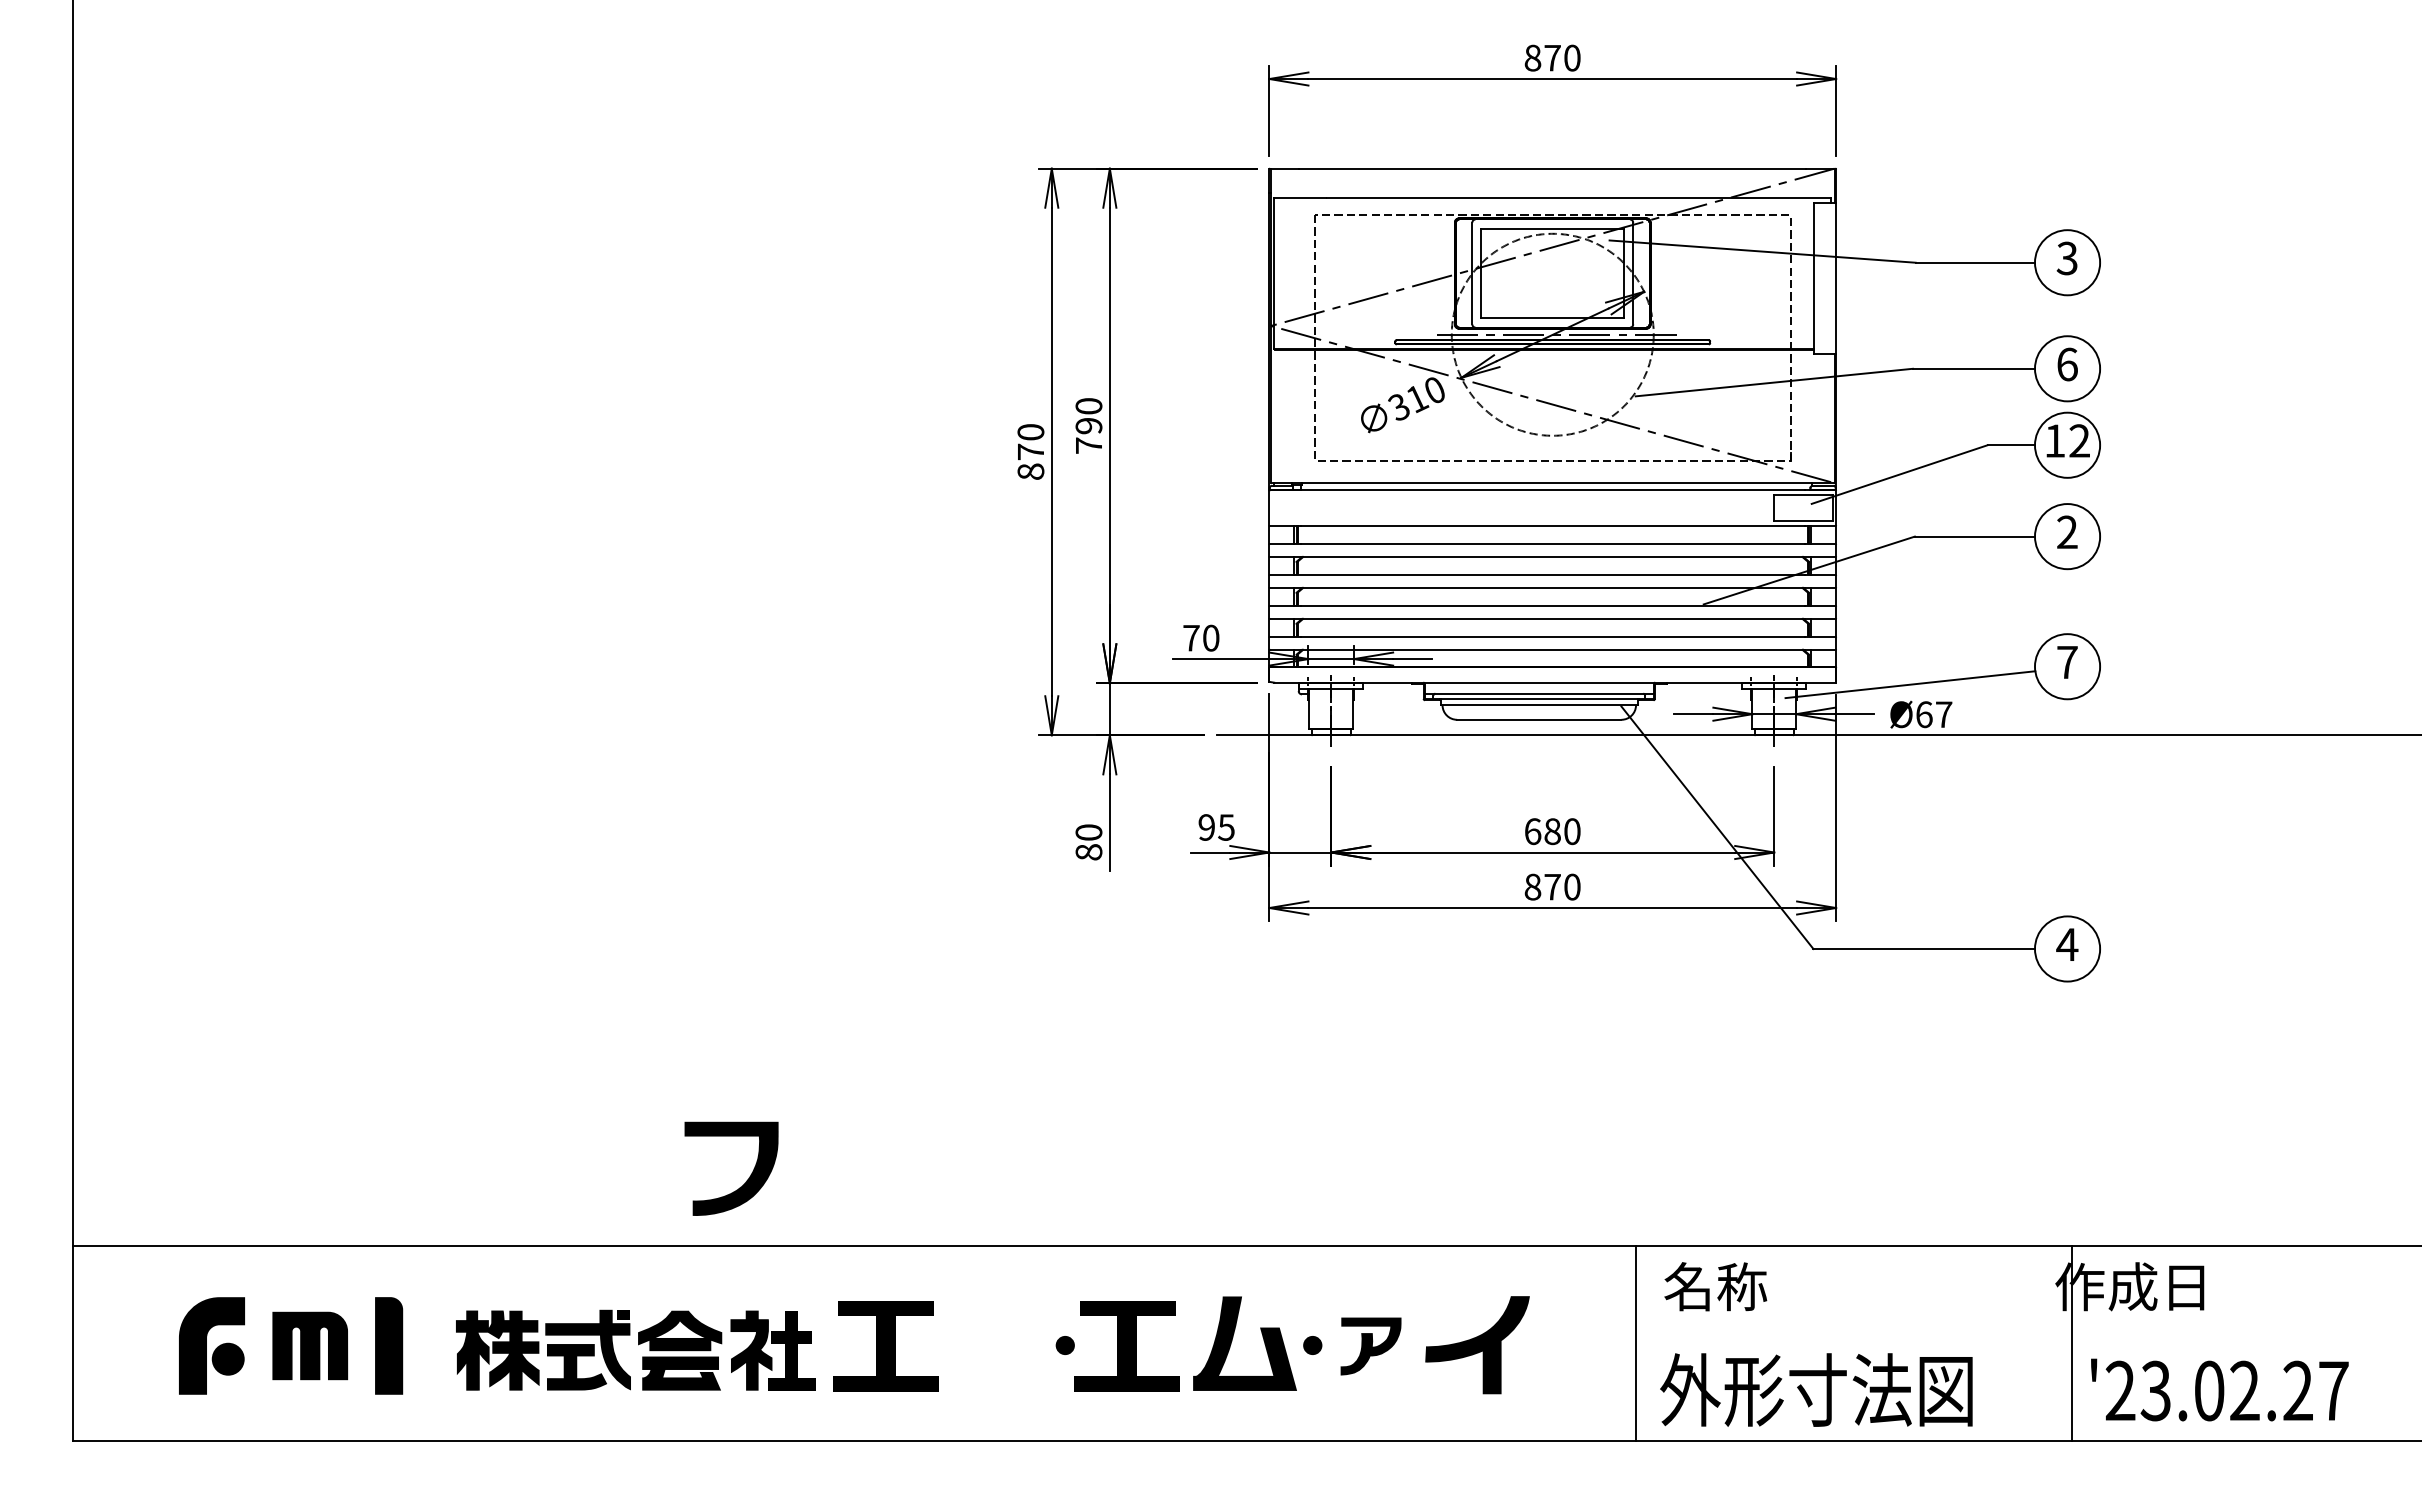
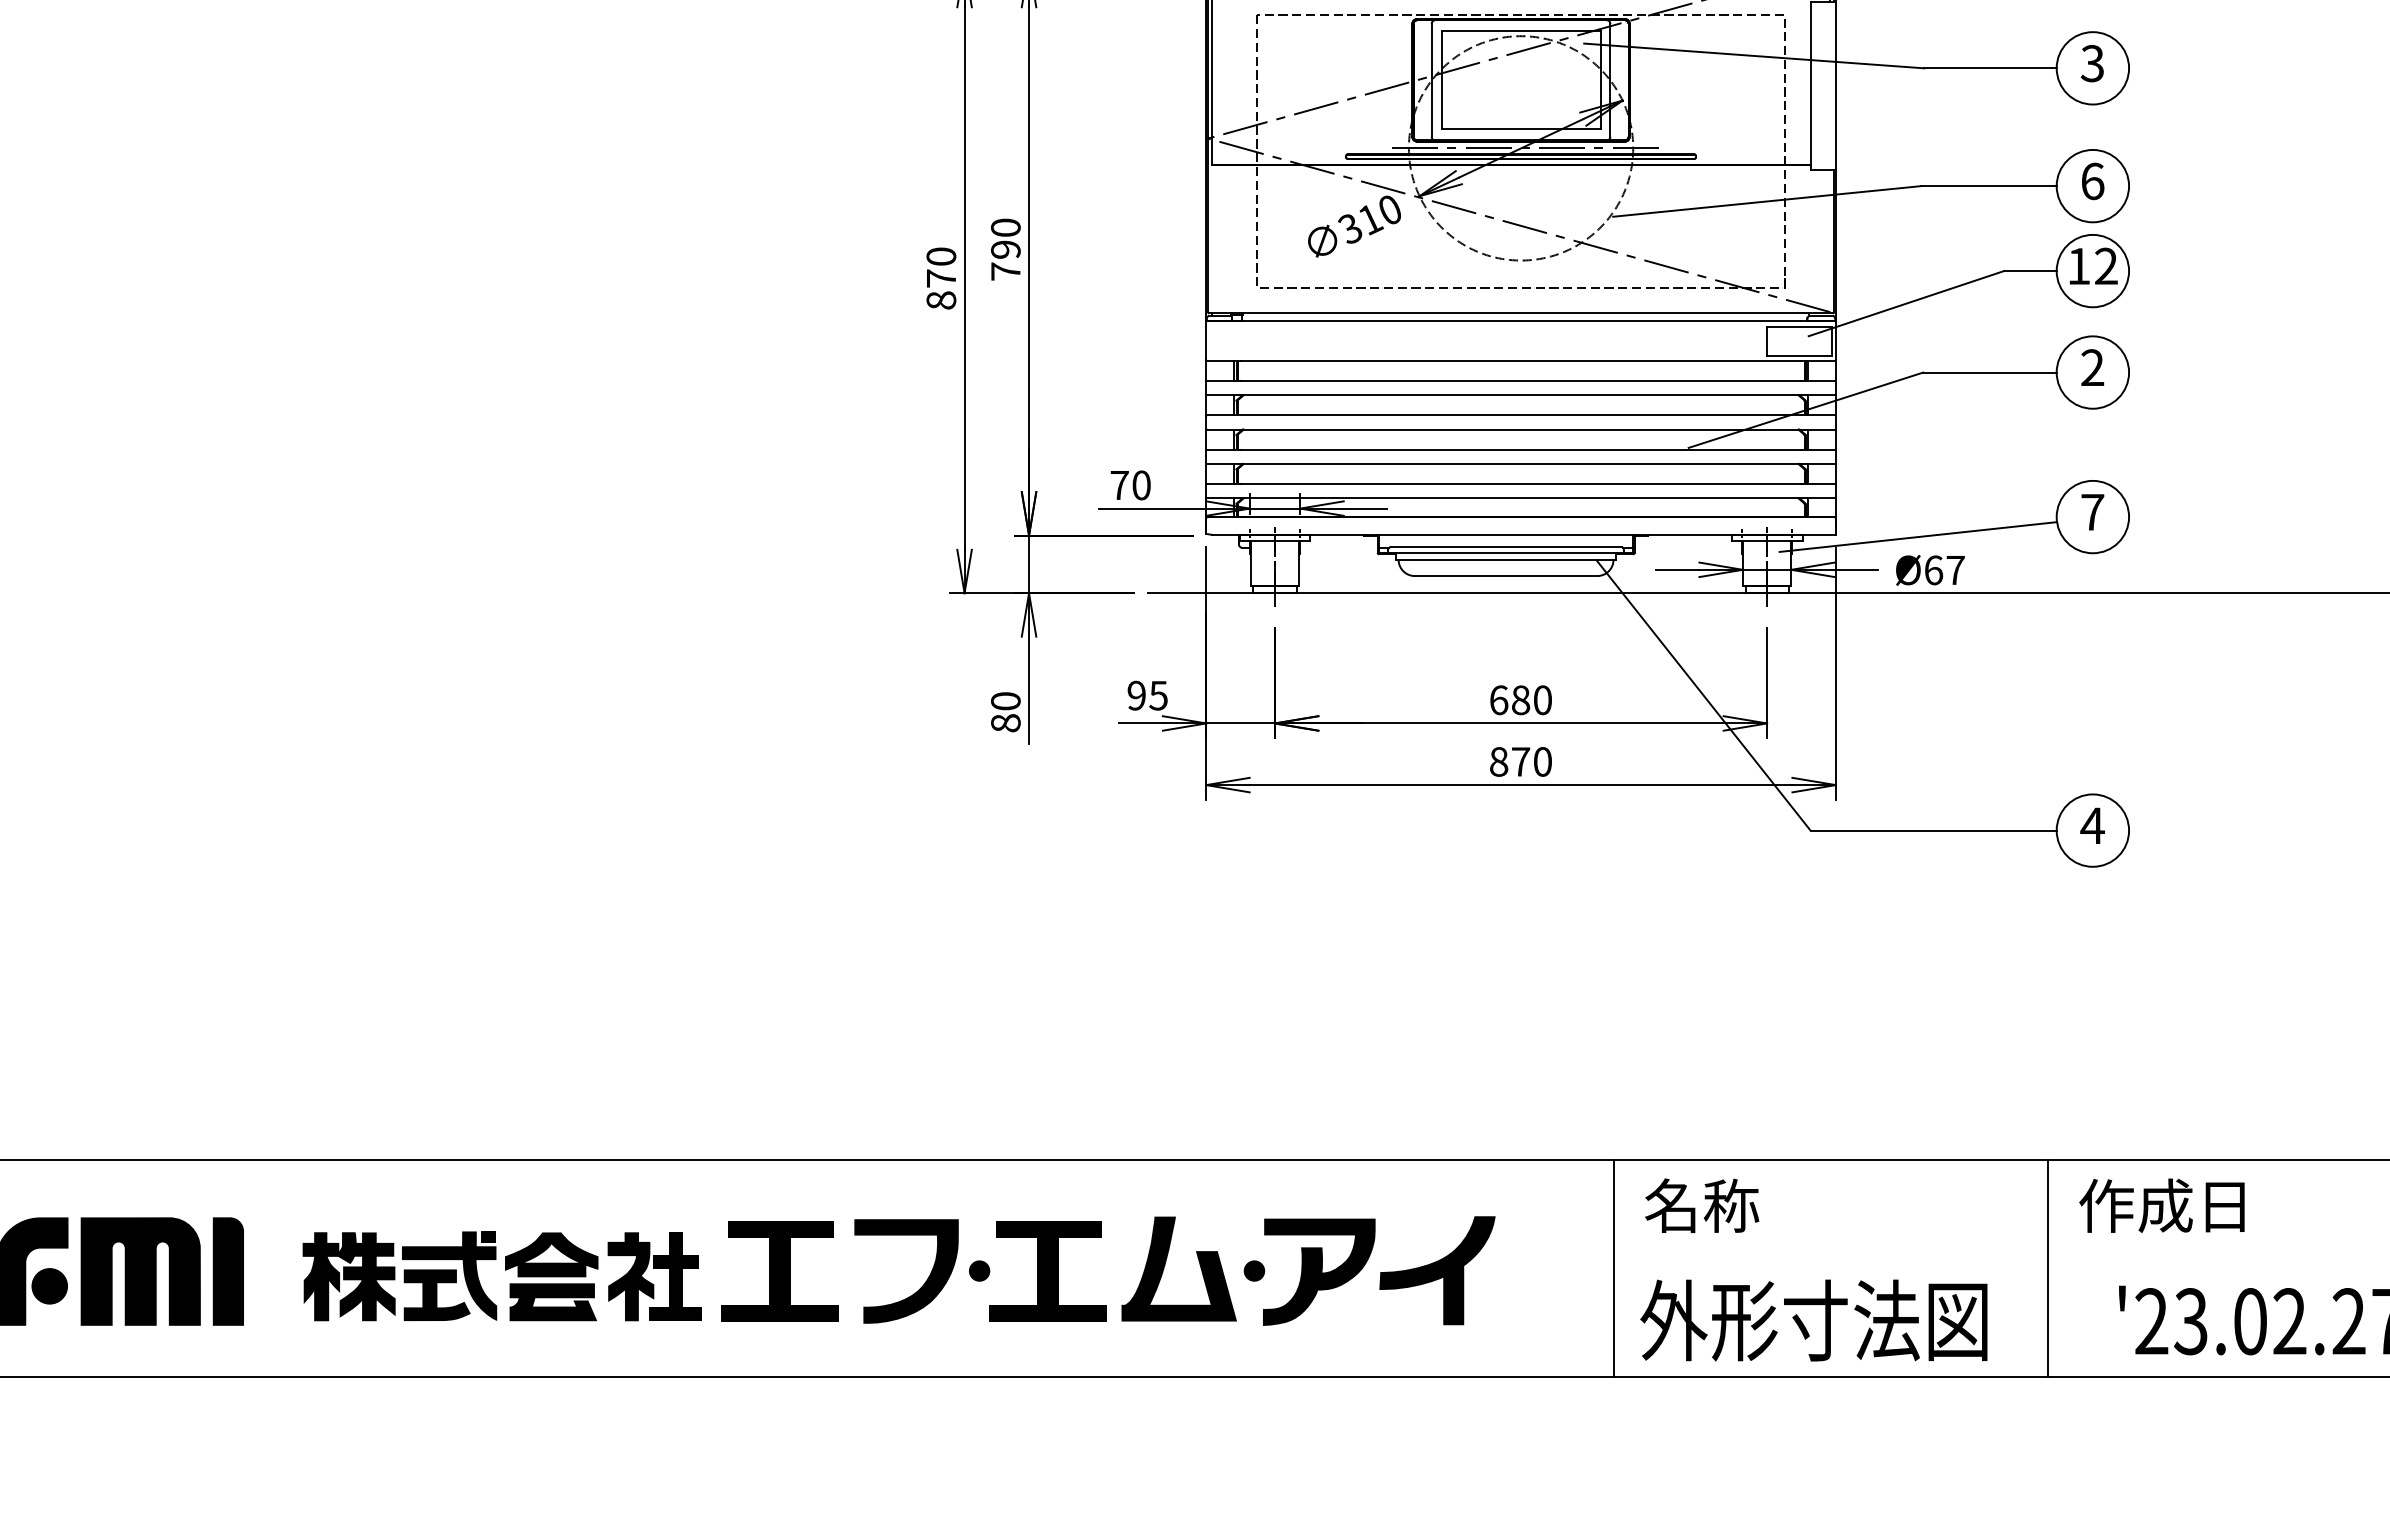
part: (746, 1180) -> (923, 1284), moved
line: (2072, 1343) -> (2048, 1268), moved
part: (310, 1345) -> (141, 1271), size x1.43
part: (1370, 1346) -> (1318, 1272), size x1.67

